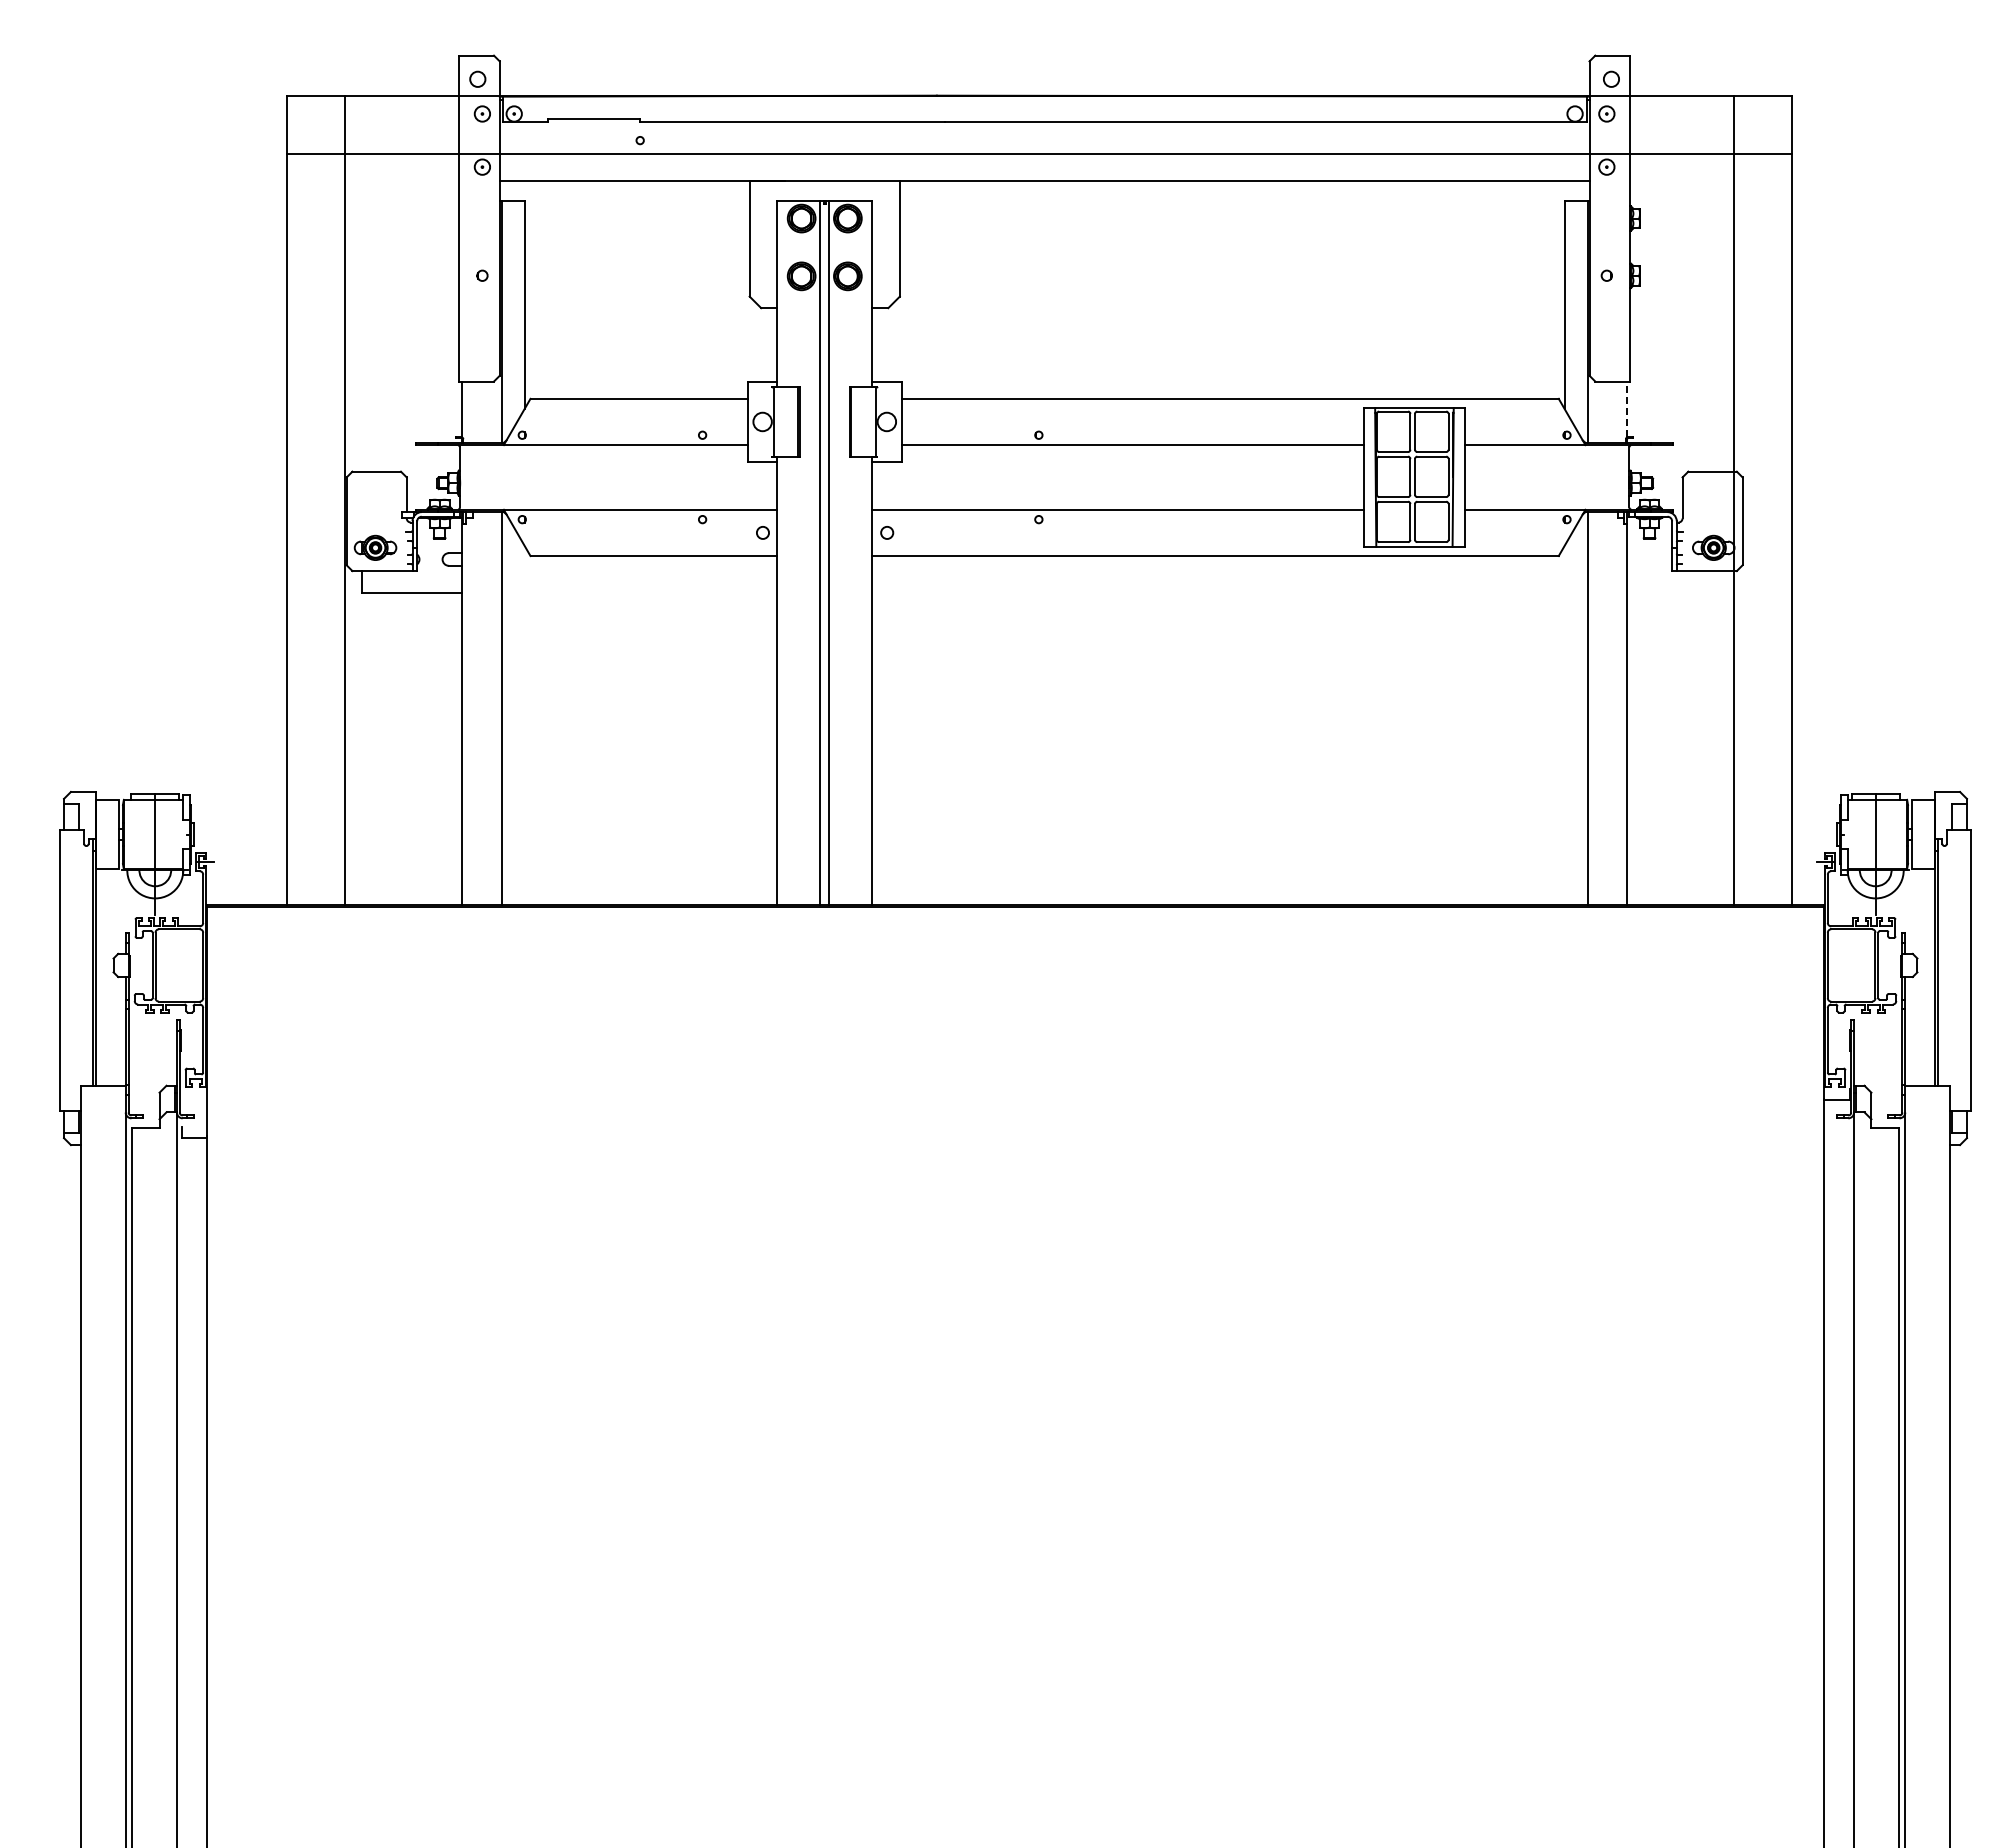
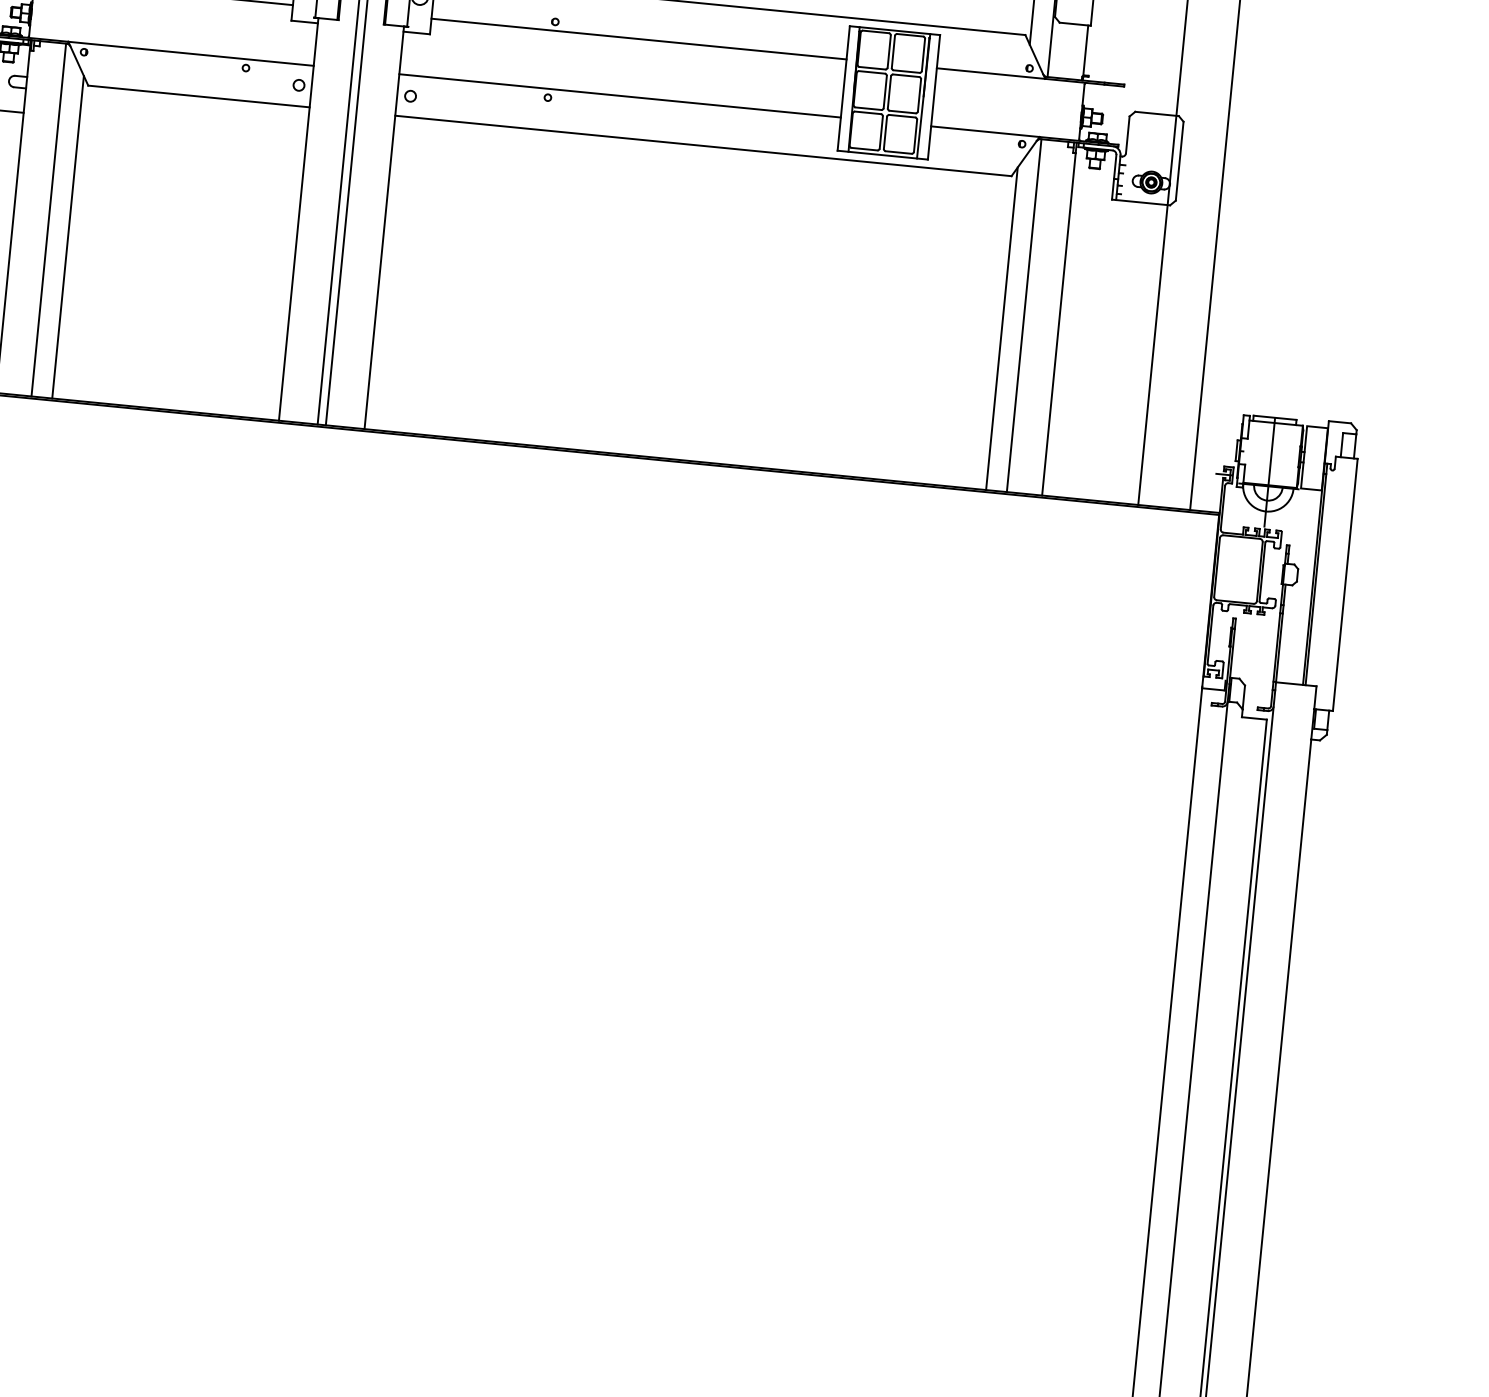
line: (1627, 409) -> (1086, 50), dashed -> solid
line: (524, 725) -> (67, 237), added
line: (1564, 725) -> (1001, 328), added

